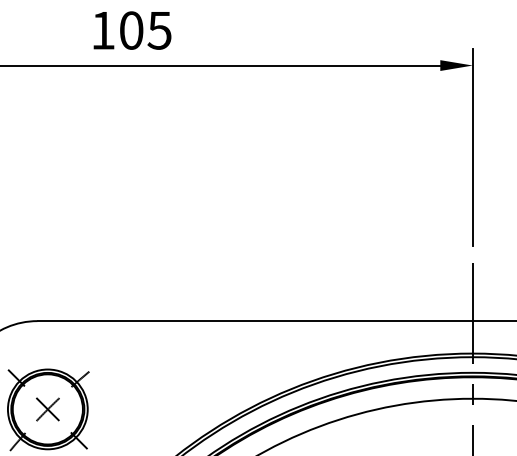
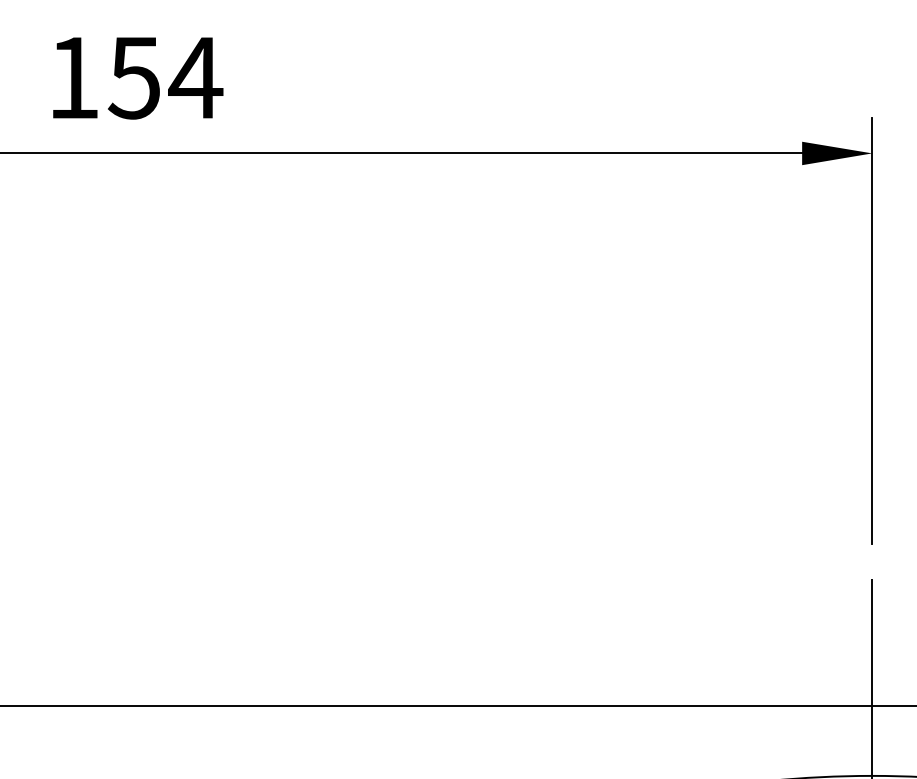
text: (145, 30) -> (165, 77), 105 -> 154

